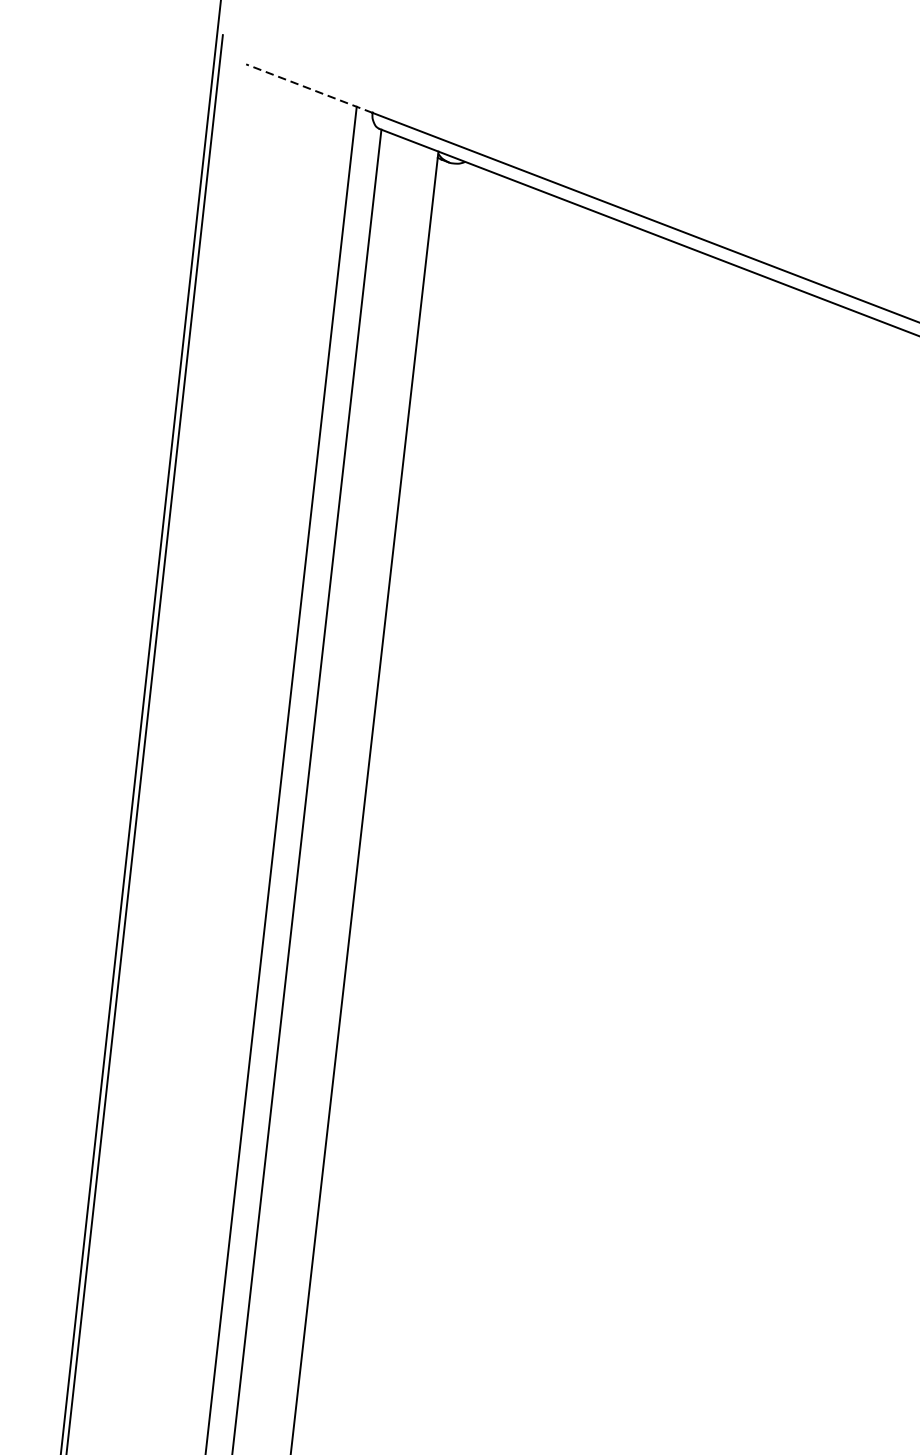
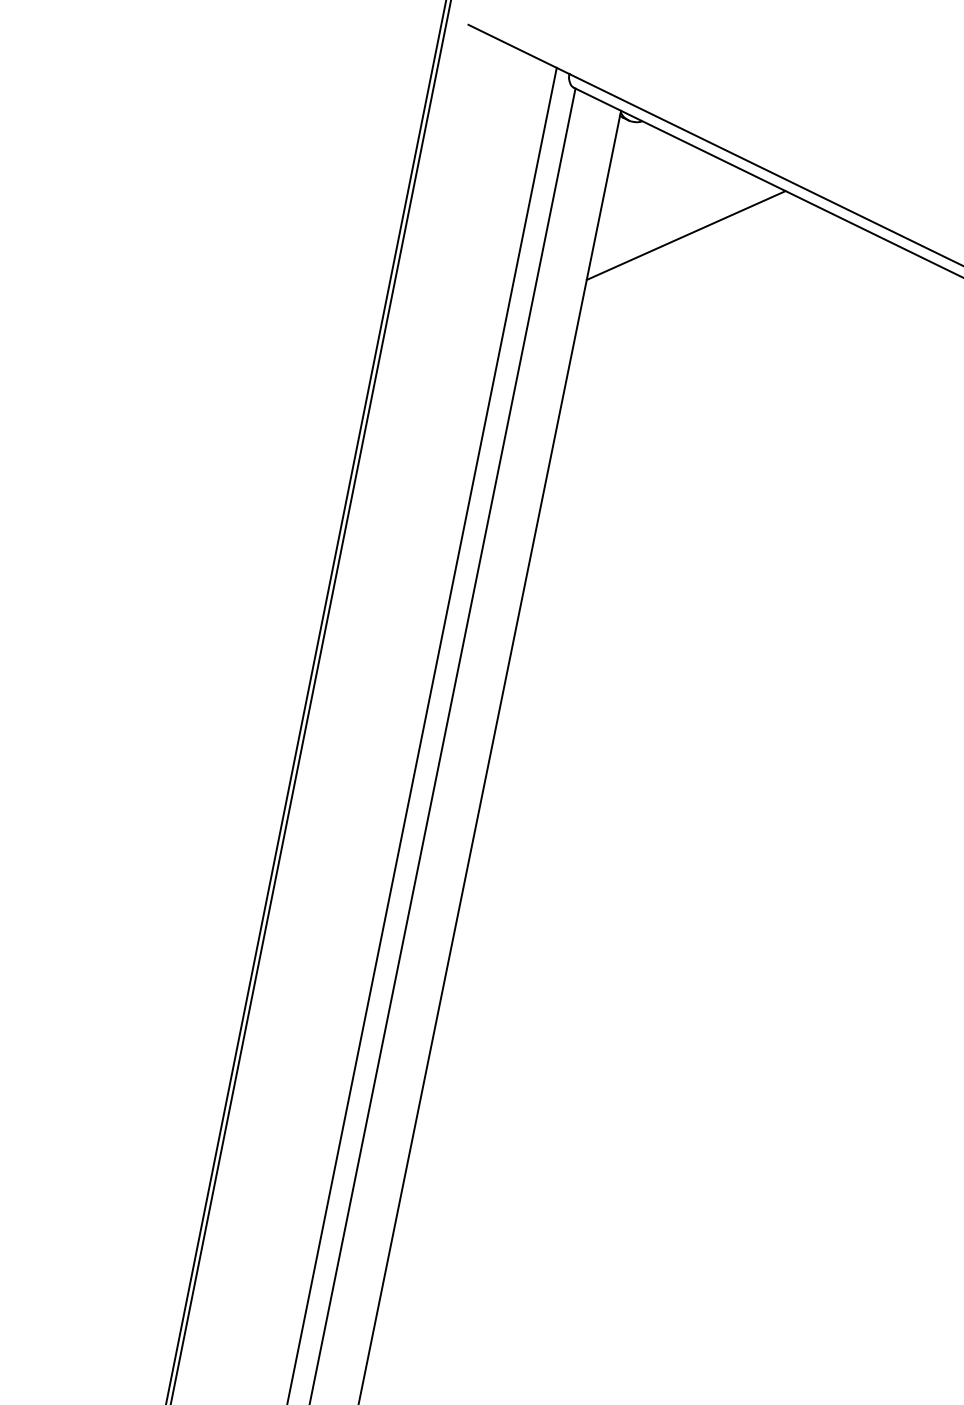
line: (308, 88) -> (518, 49), dashed -> solid
line: (528, 294) -> (685, 235), added

